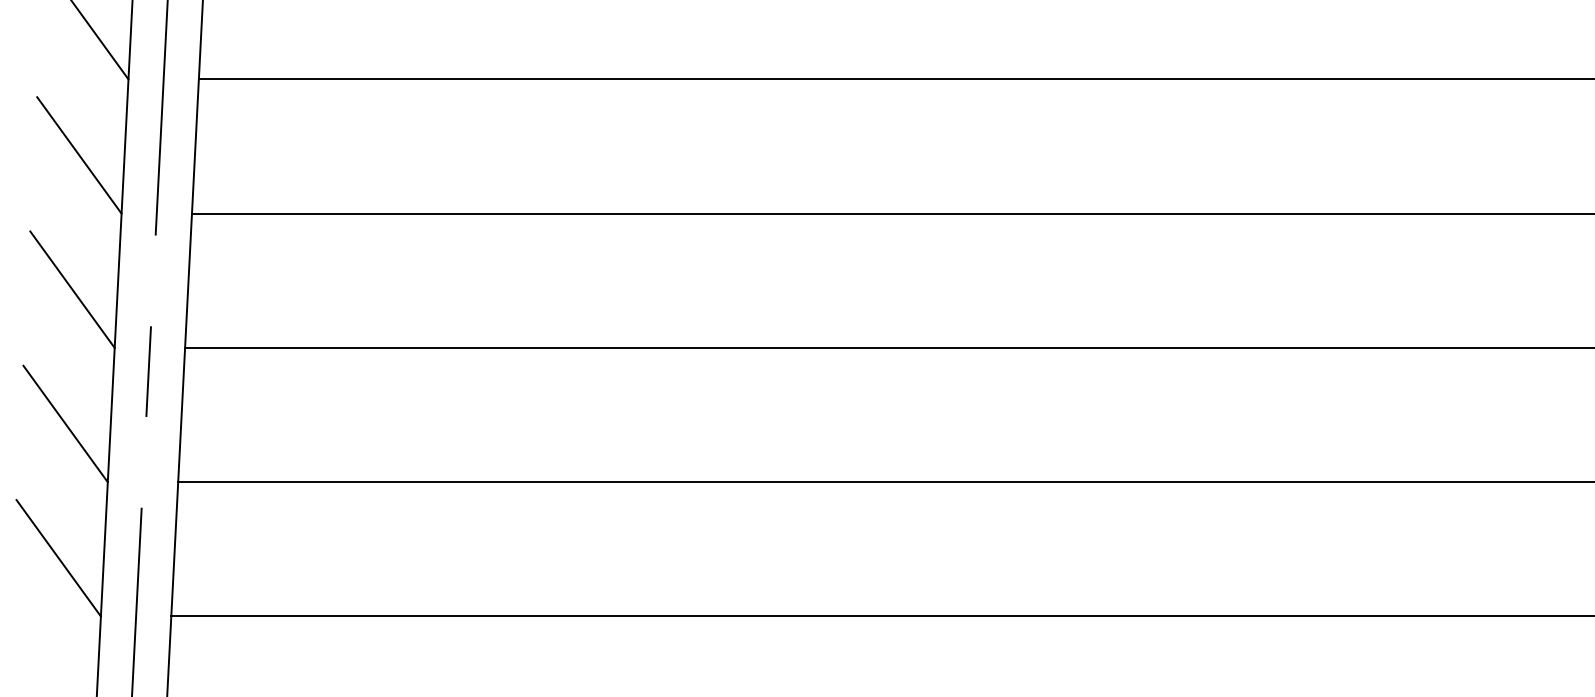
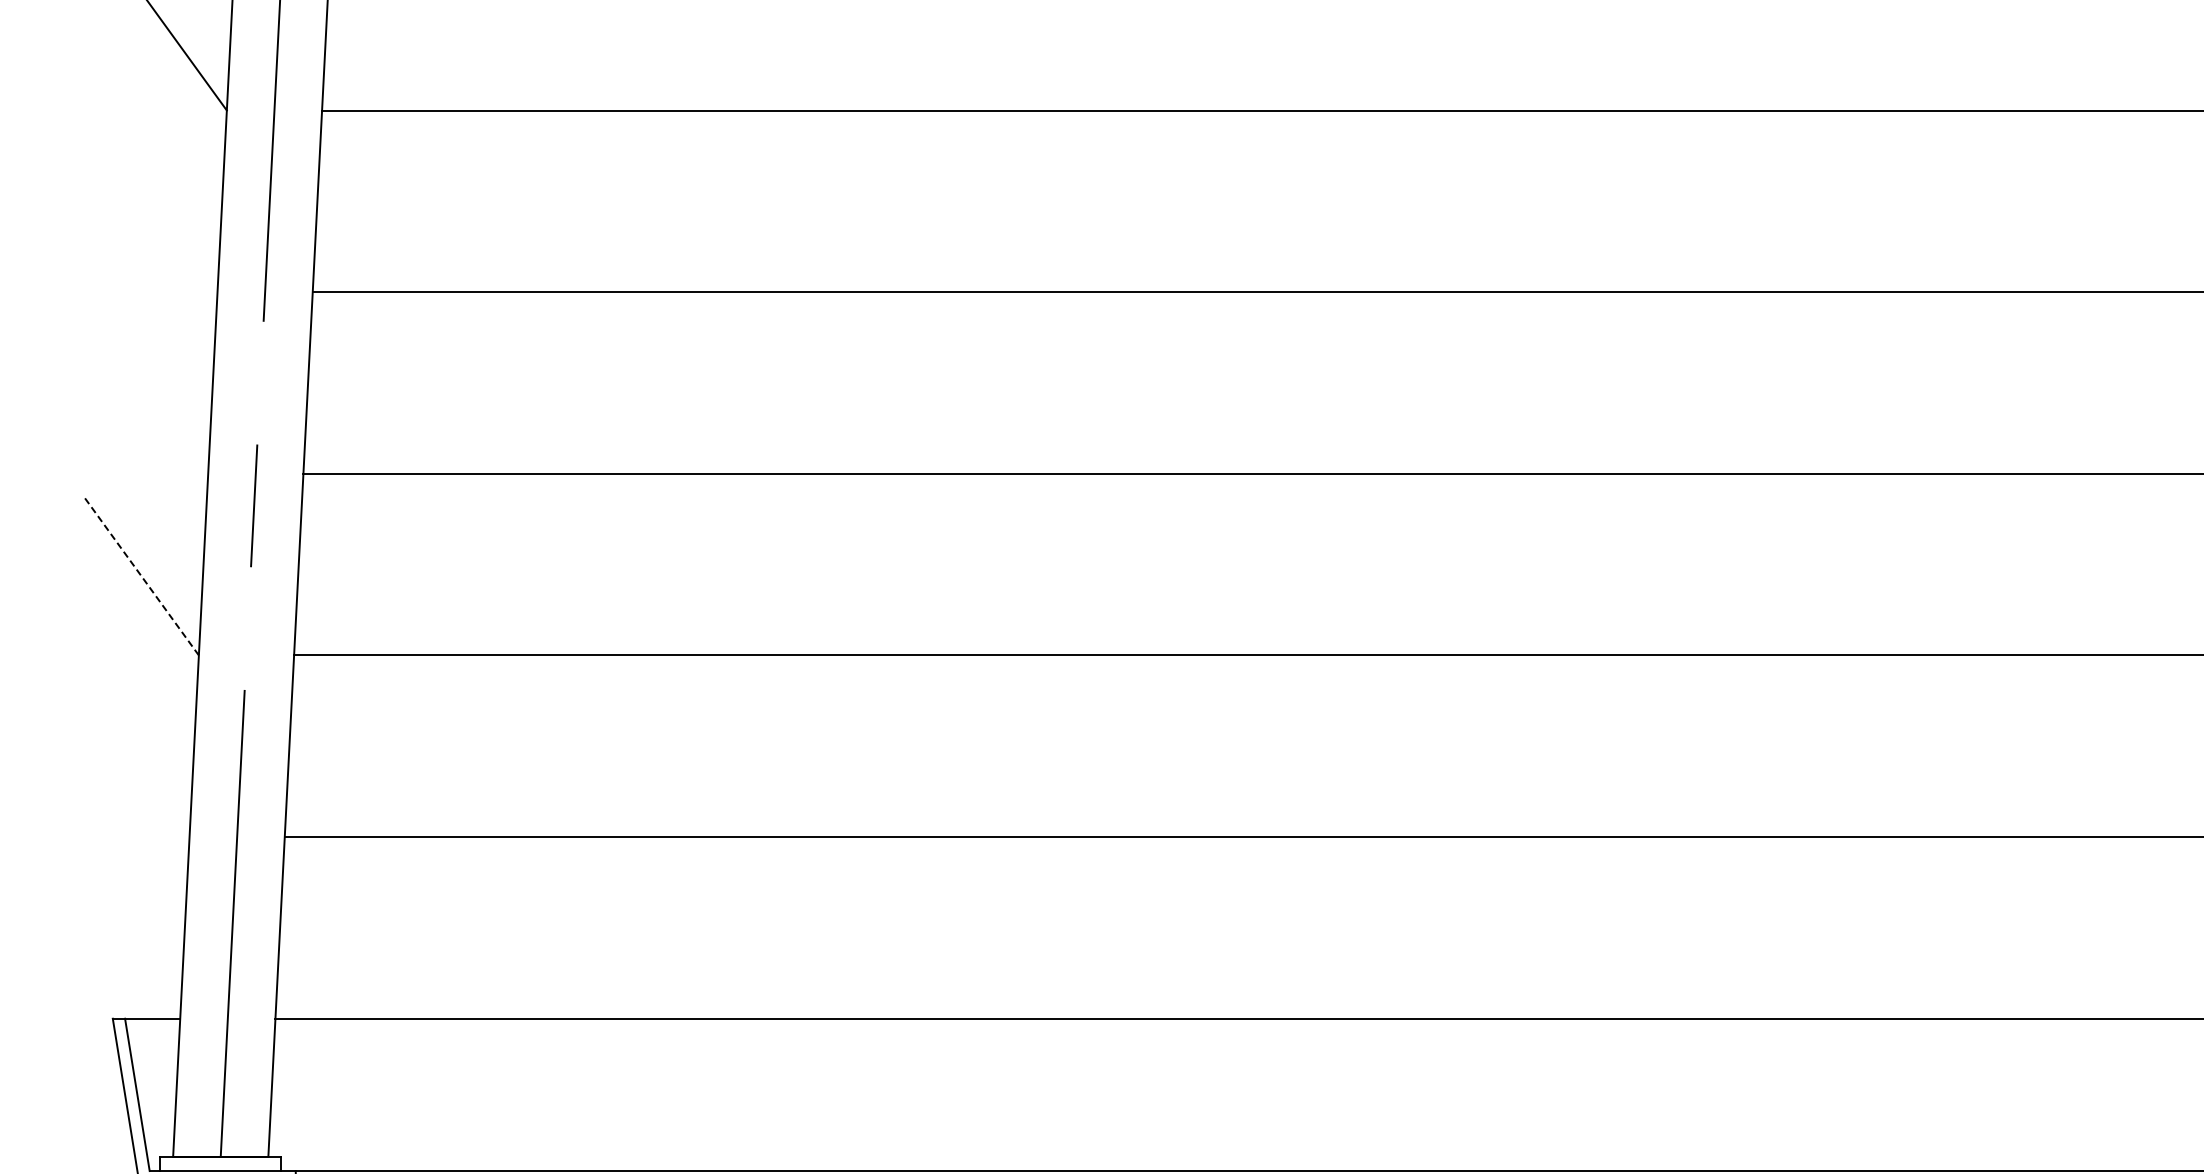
line: (79, 155) -> (160, 213), removed
line: (72, 289) -> (151, 394), removed
line: (65, 423) -> (141, 576), solid -> dashed
line: (58, 558) -> (132, 758), removed

